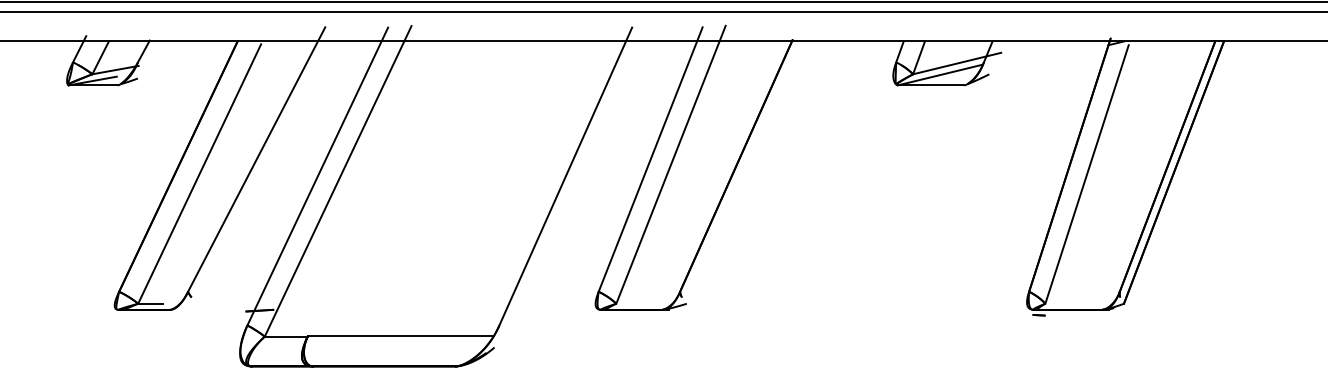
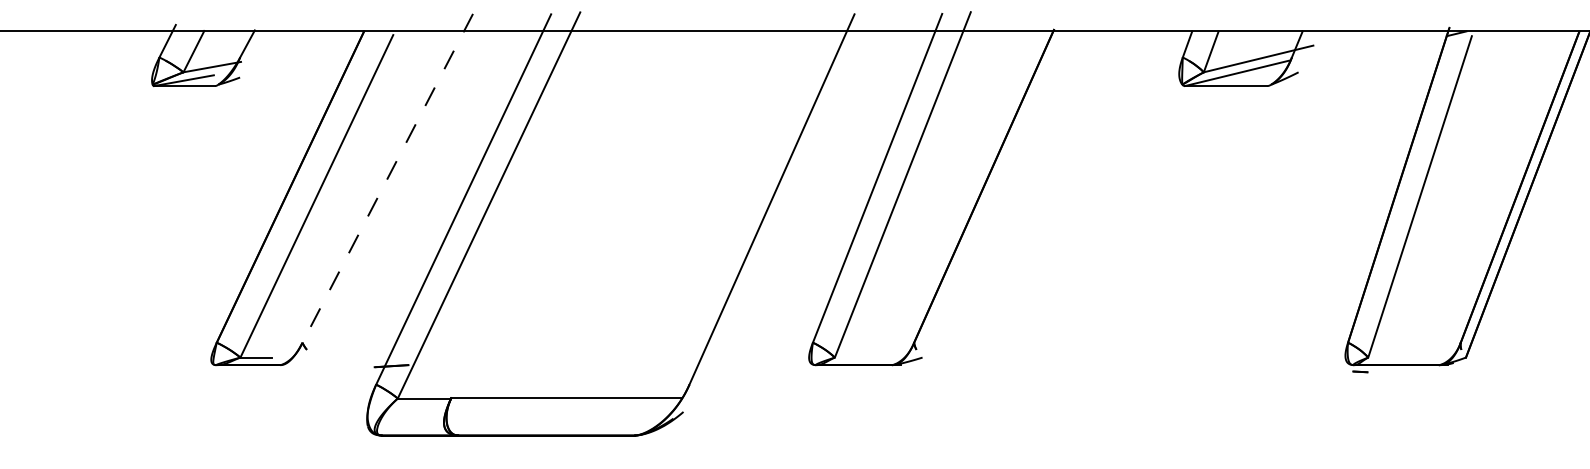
line: (256, 159) -> (387, 178), solid -> dashed

